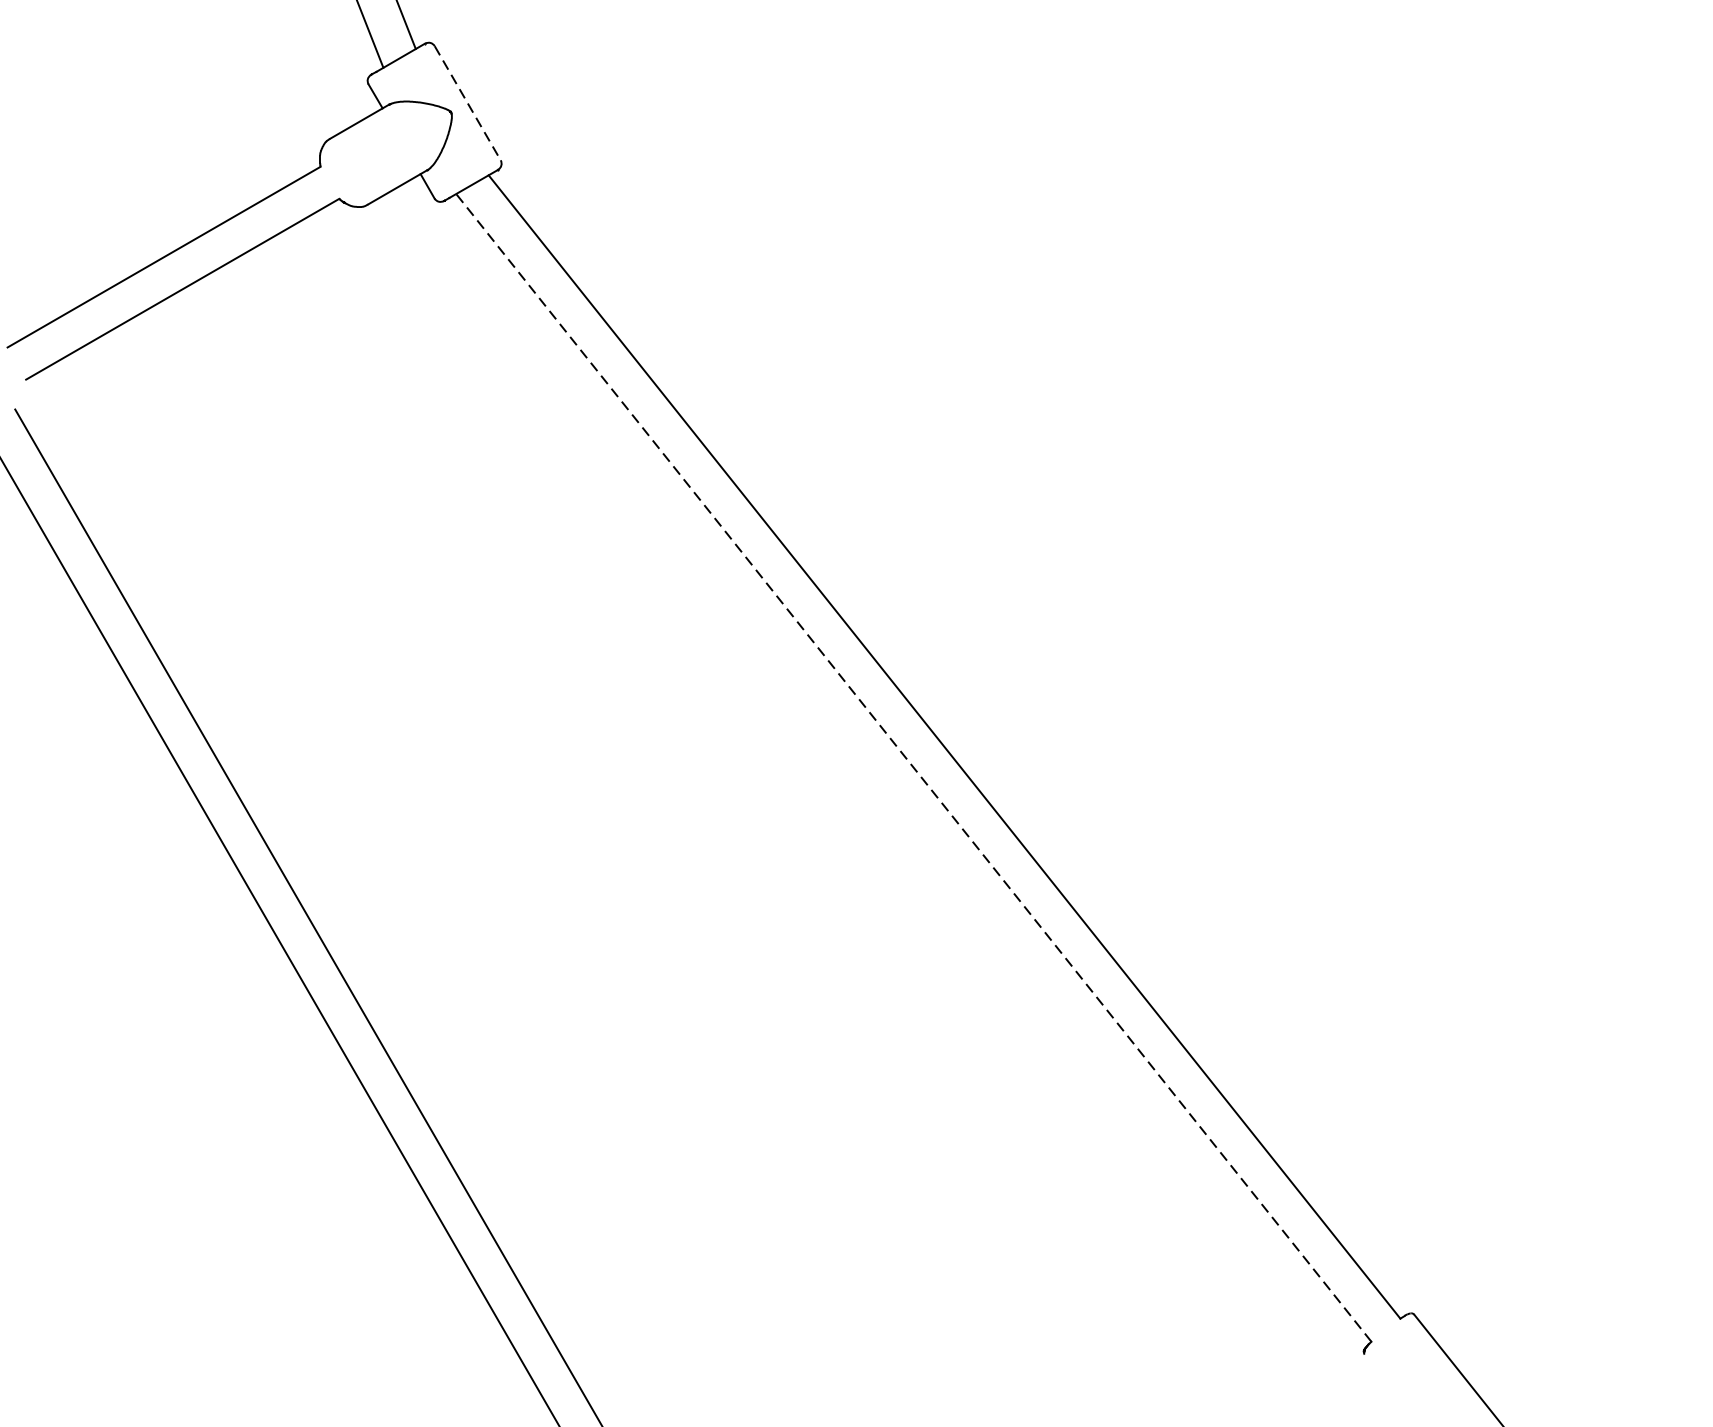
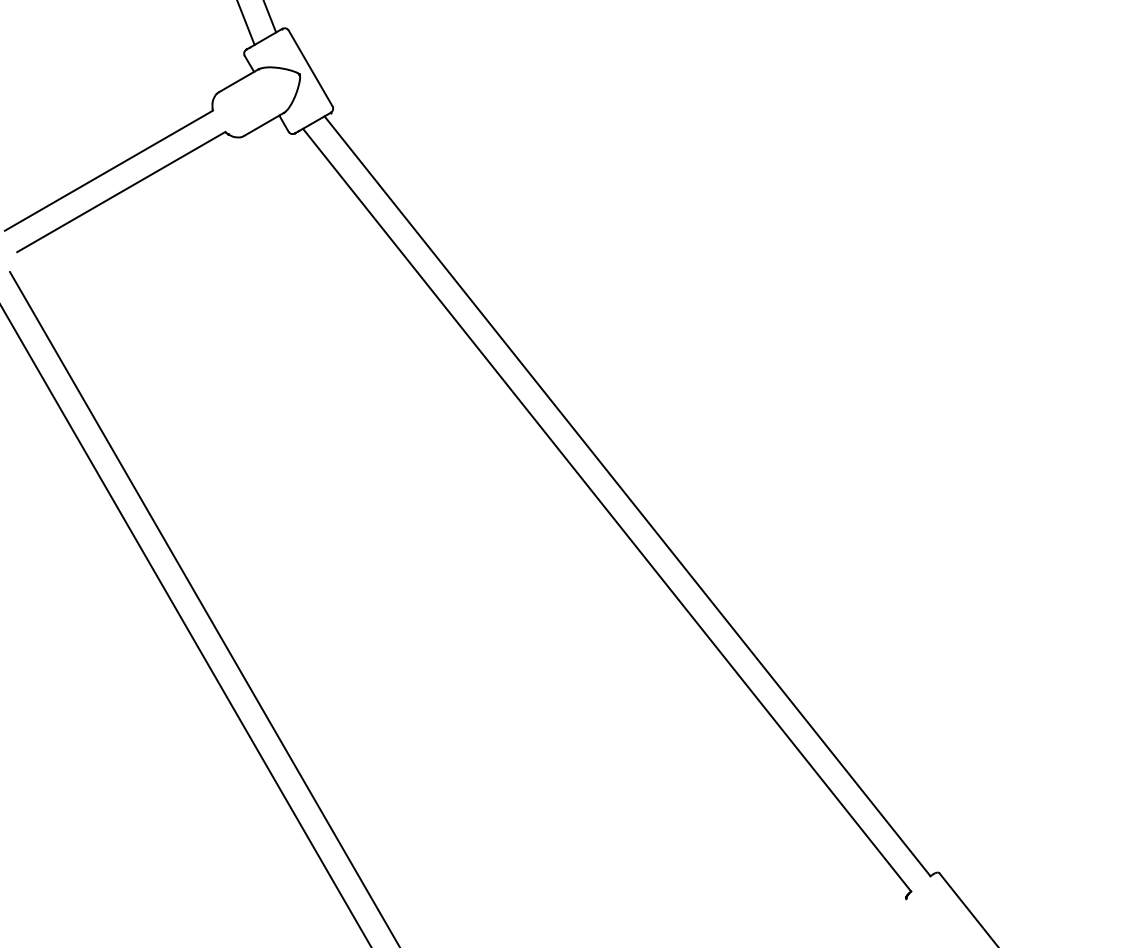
line: (467, 103) -> (310, 68), dashed -> solid
line: (914, 768) -> (607, 510), dashed -> solid

